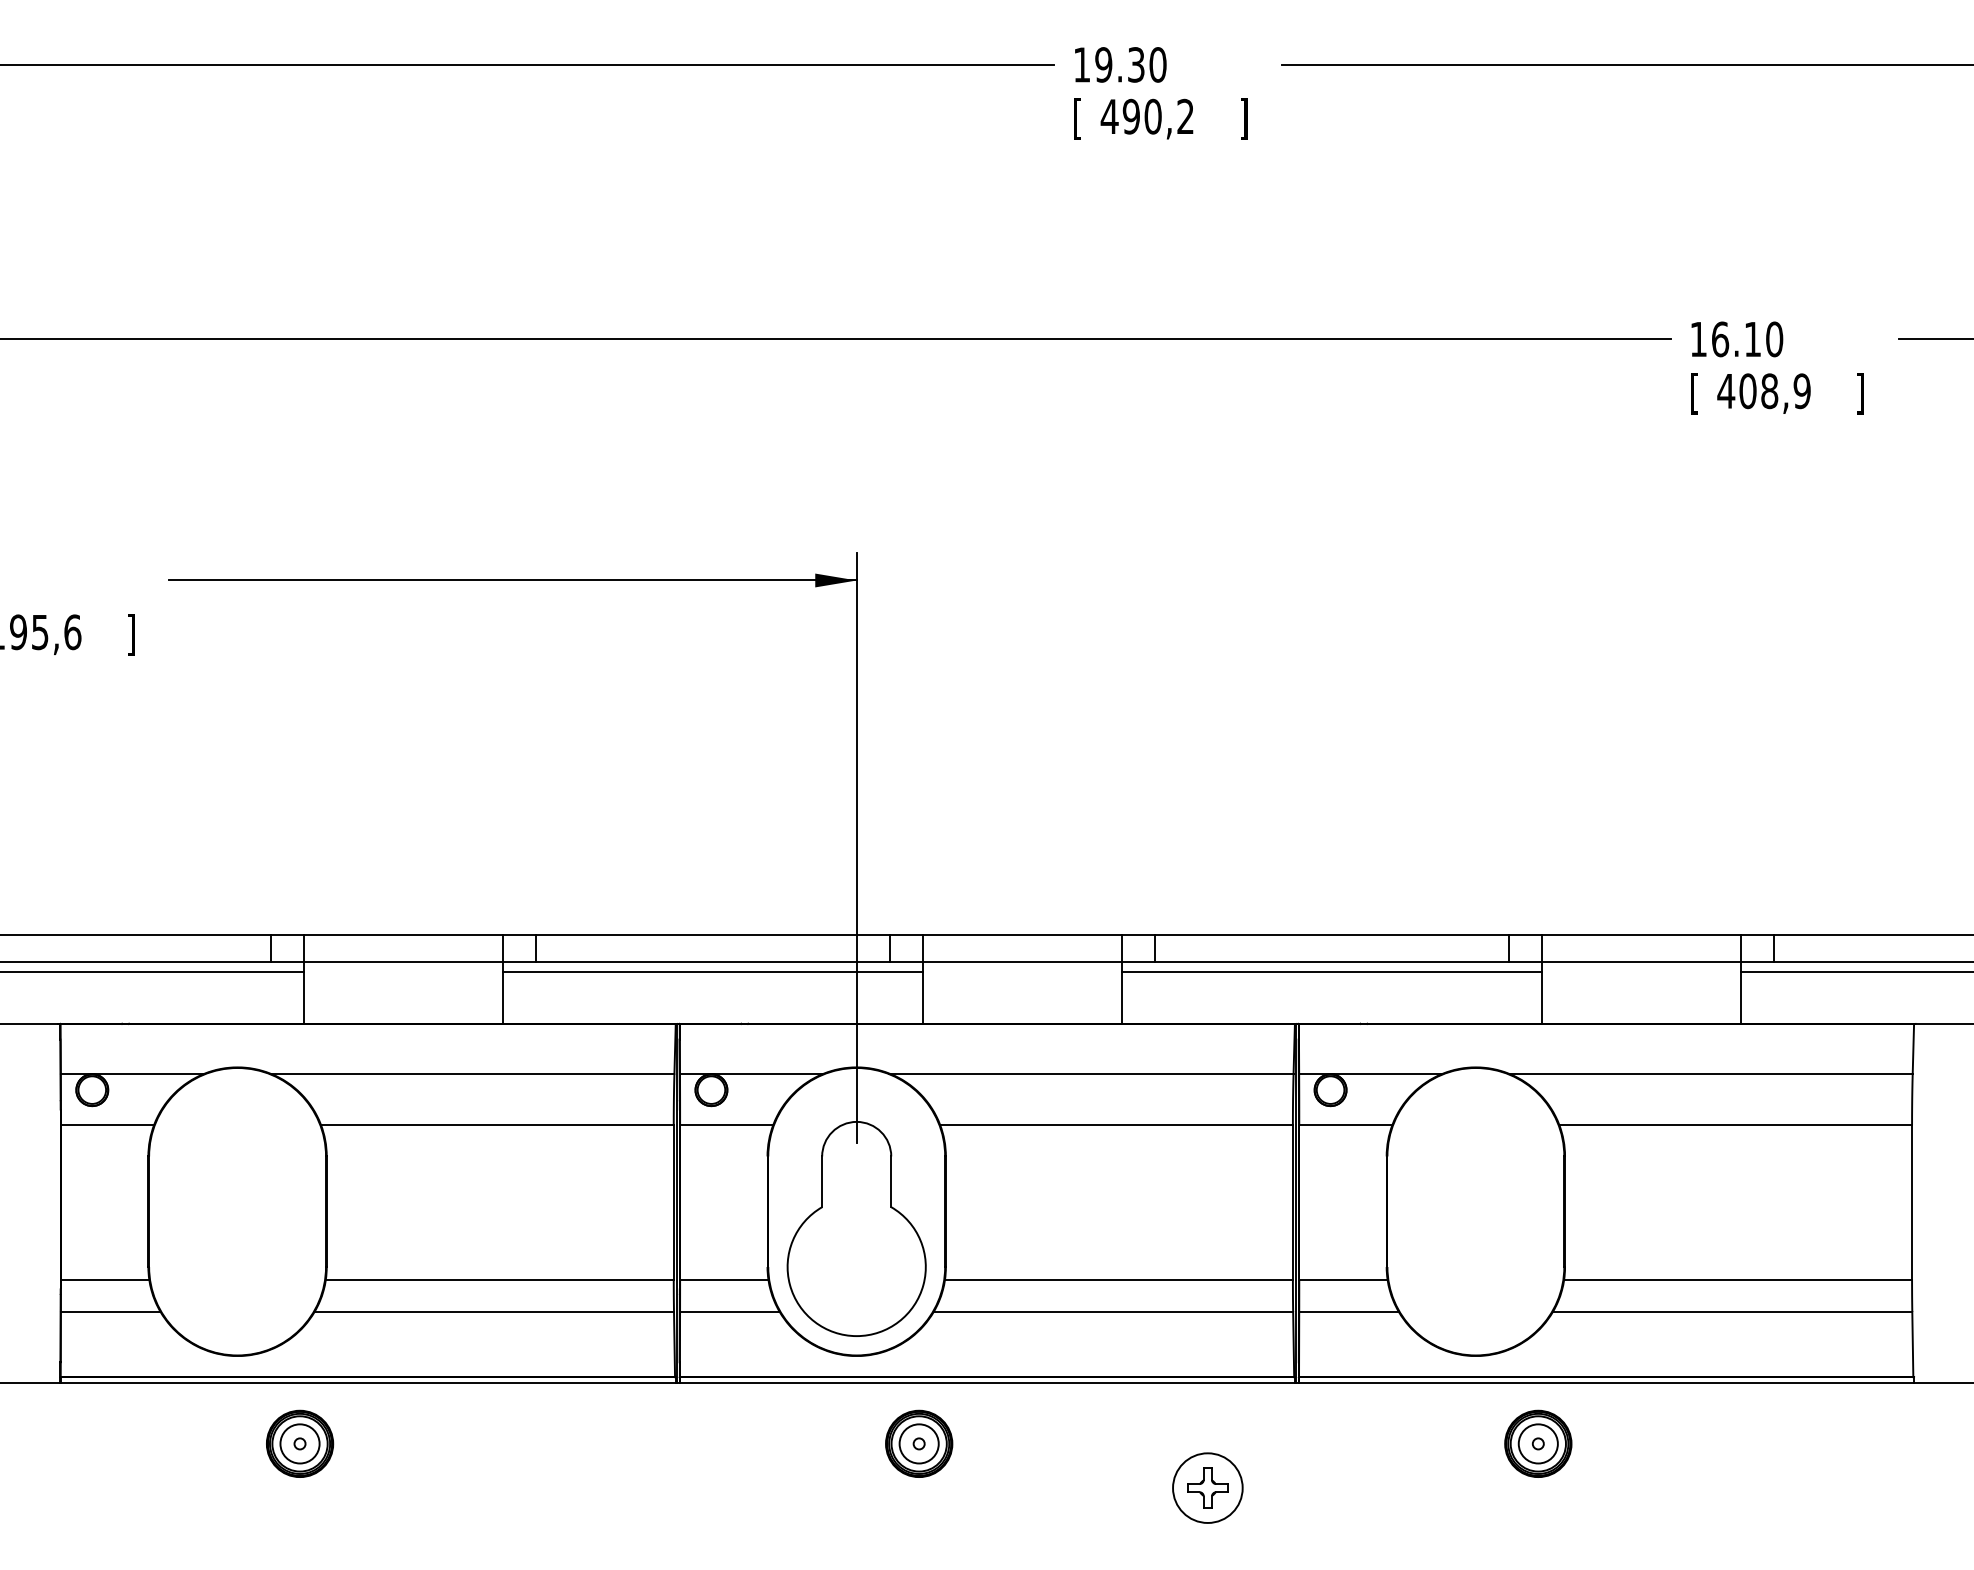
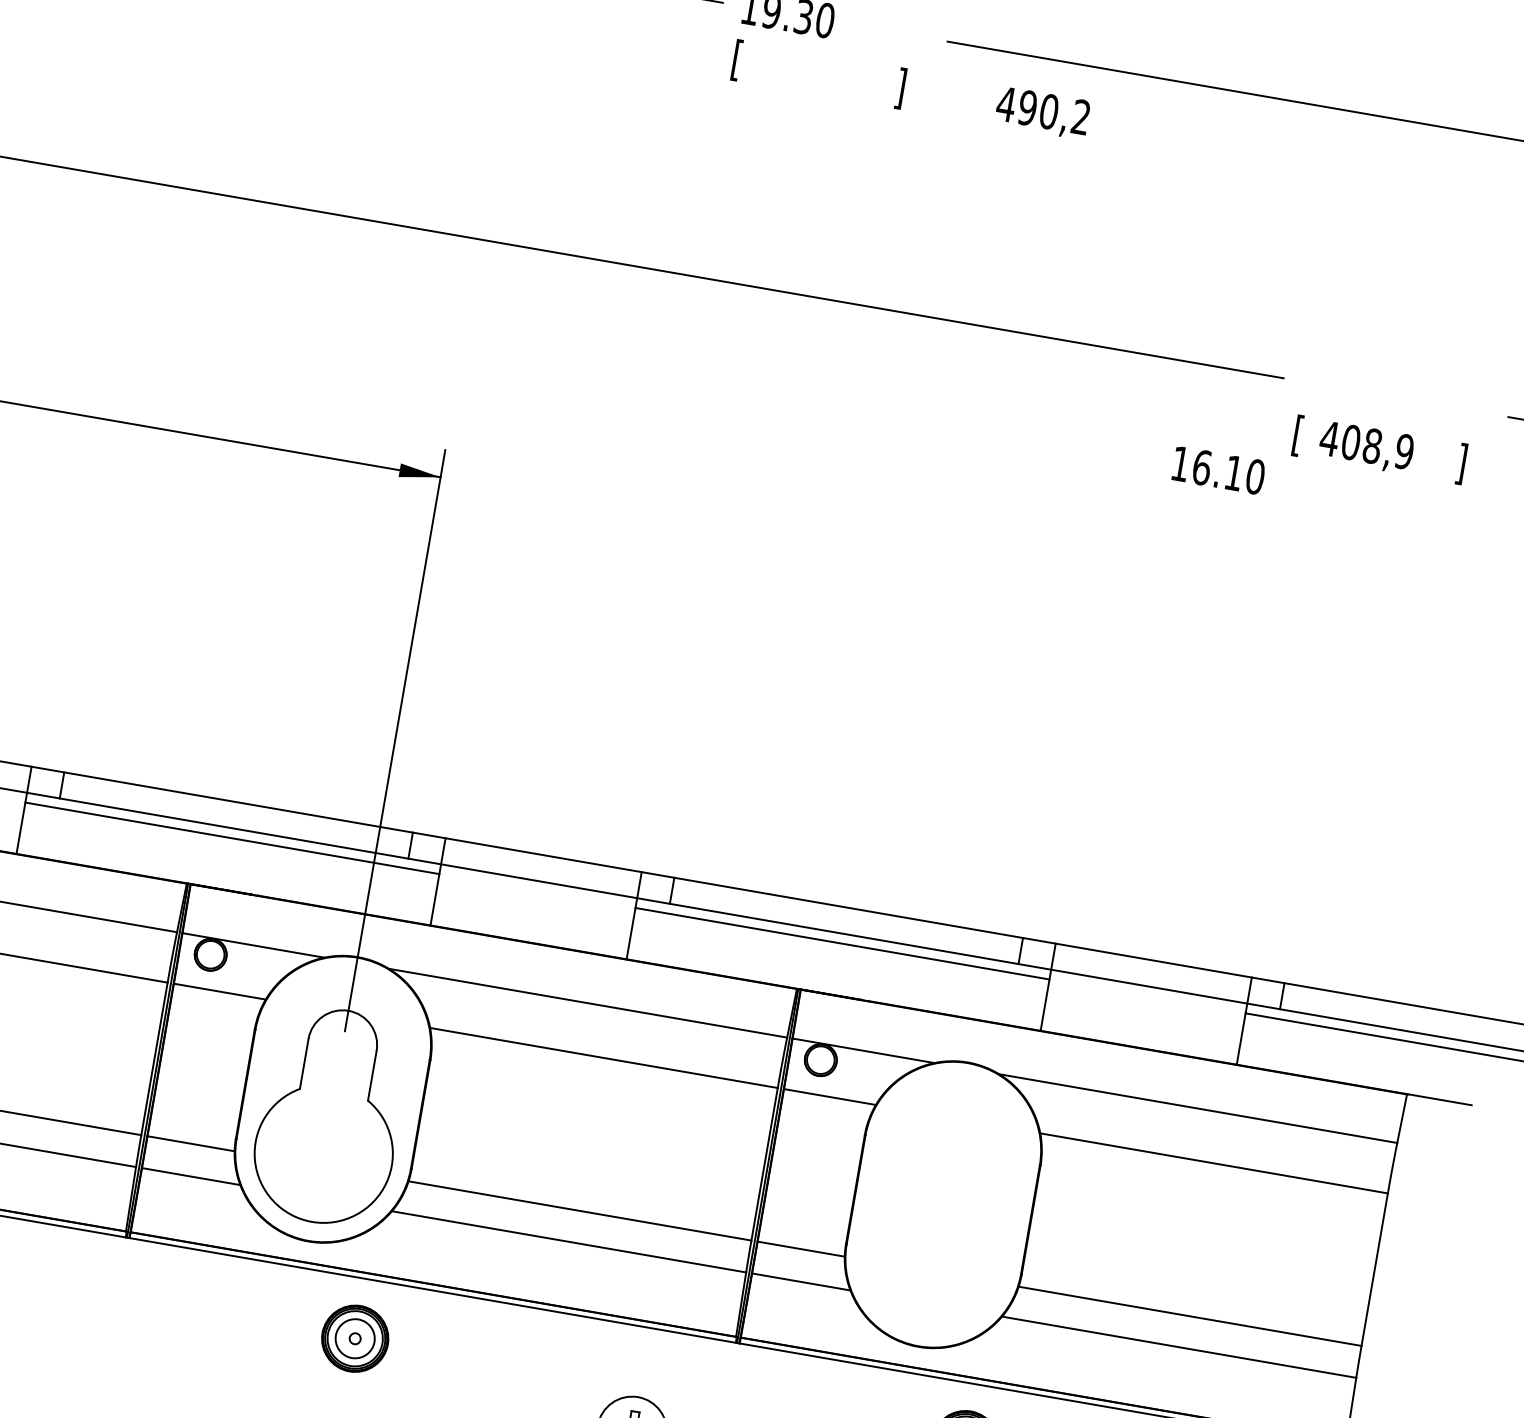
text: (1146, 118) -> (1042, 112), moved
text: (1737, 339) -> (1218, 470), moved

